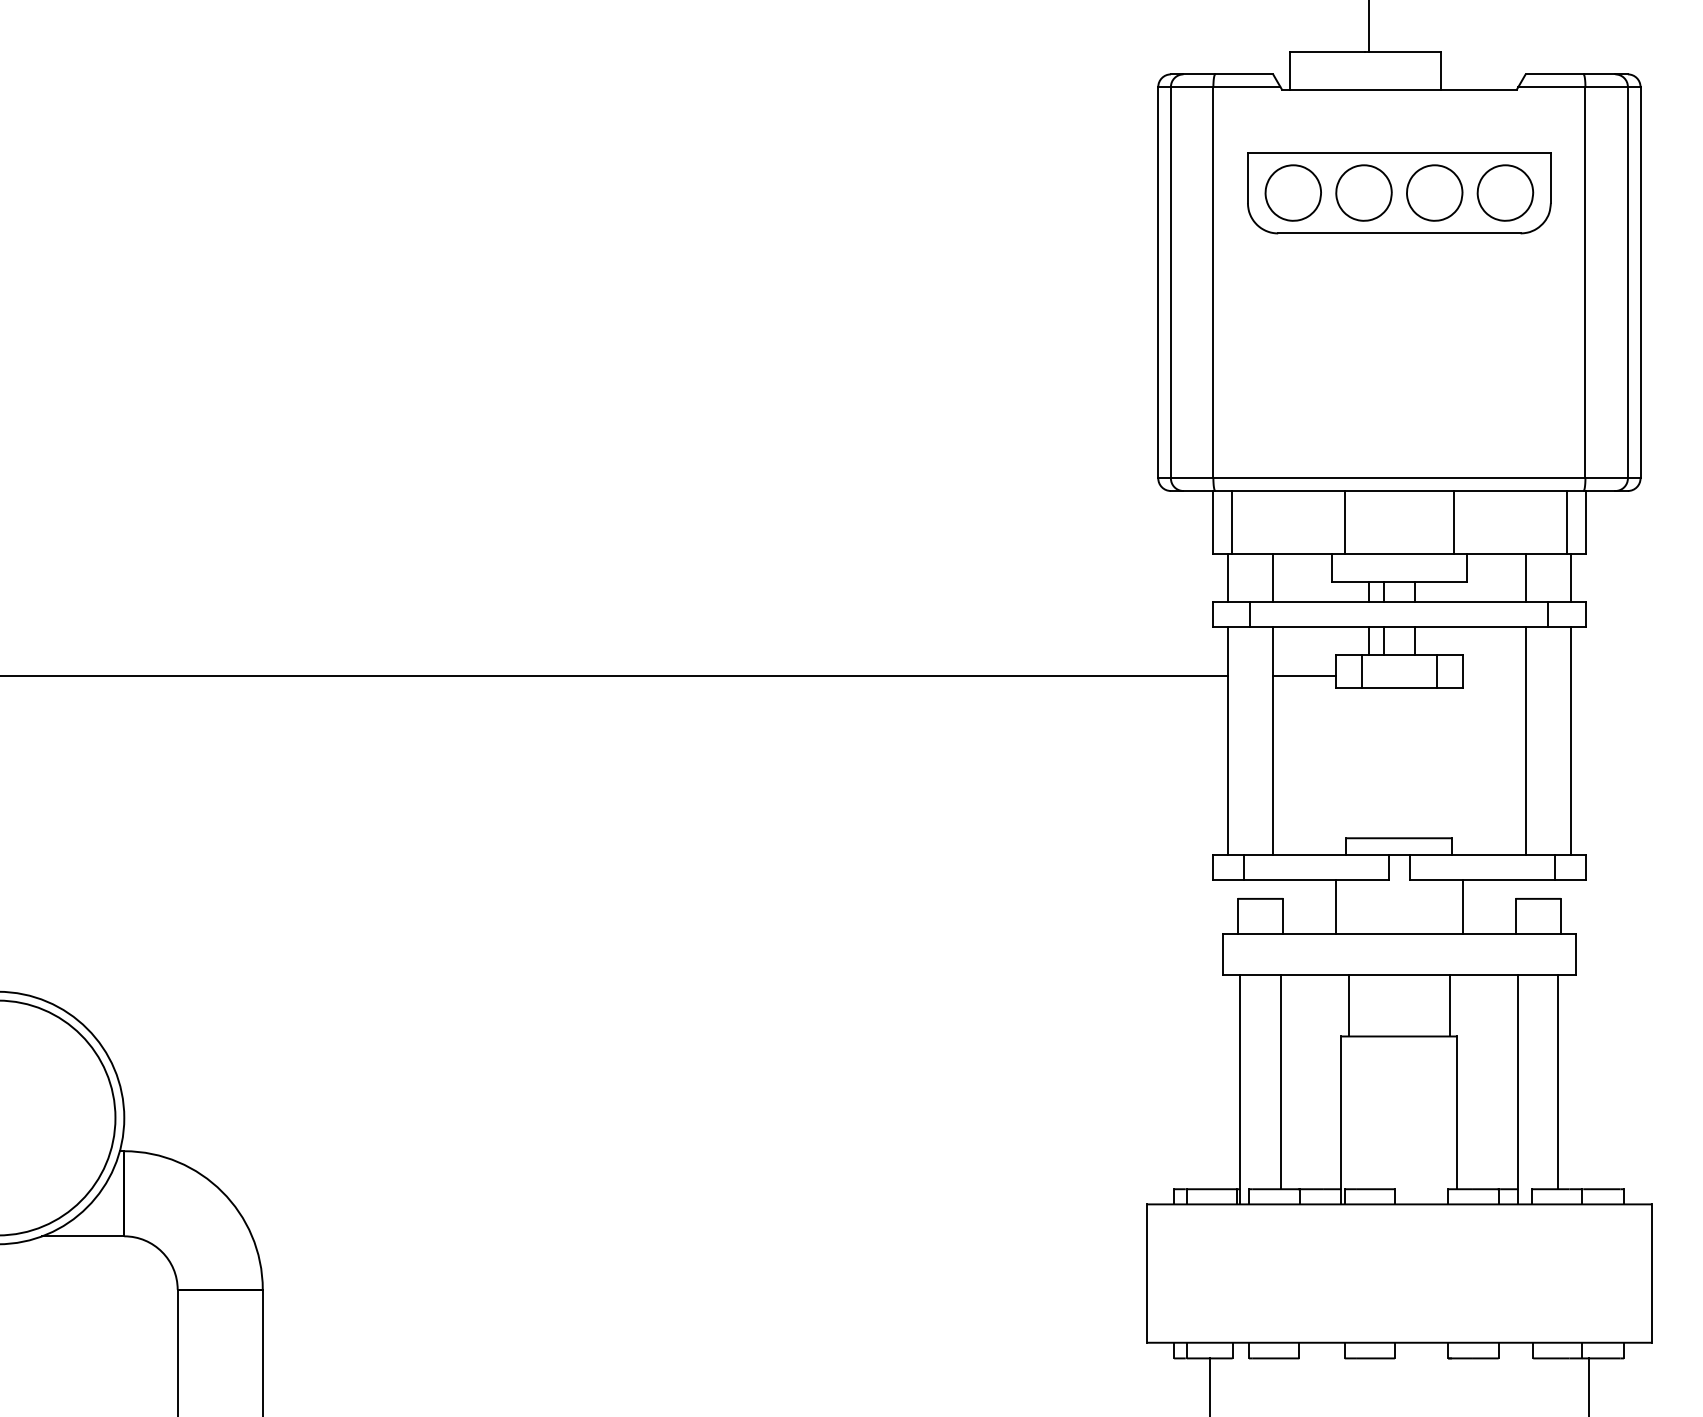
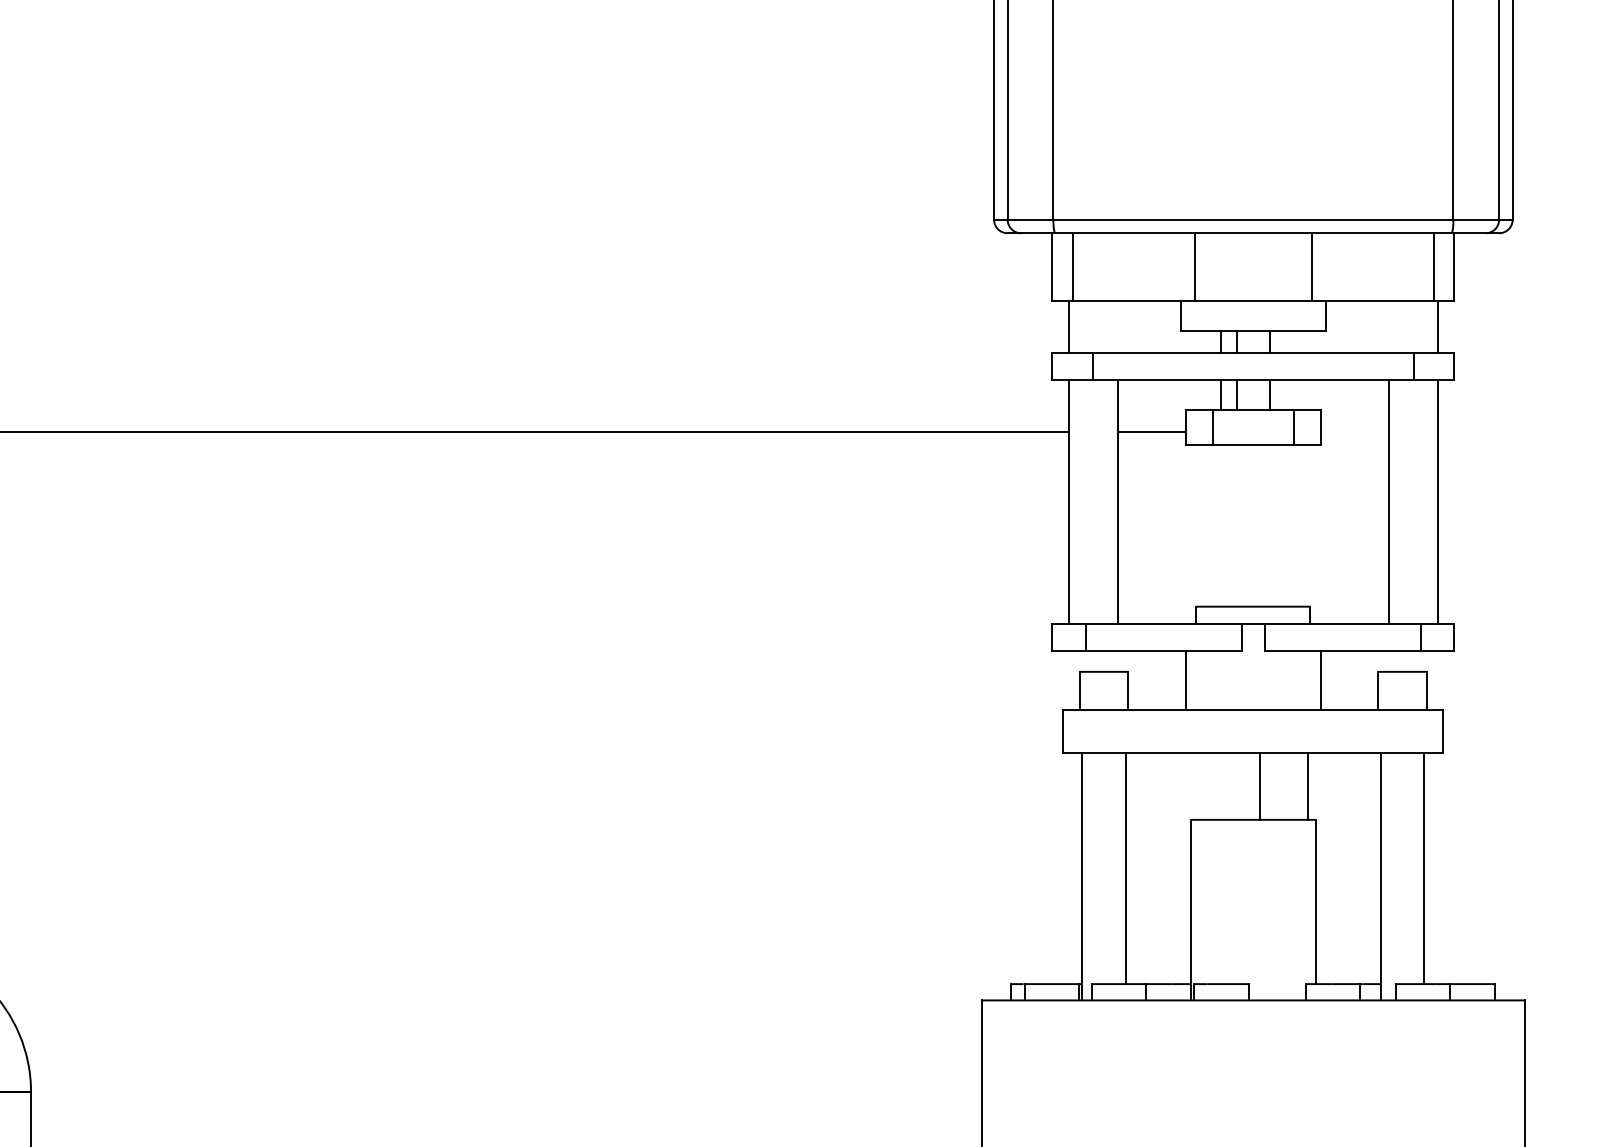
line: (1273, 578) -> (1117, 327), removed
line: (1525, 578) -> (1388, 327), removed
line: (1348, 1005) -> (1259, 786), moved

